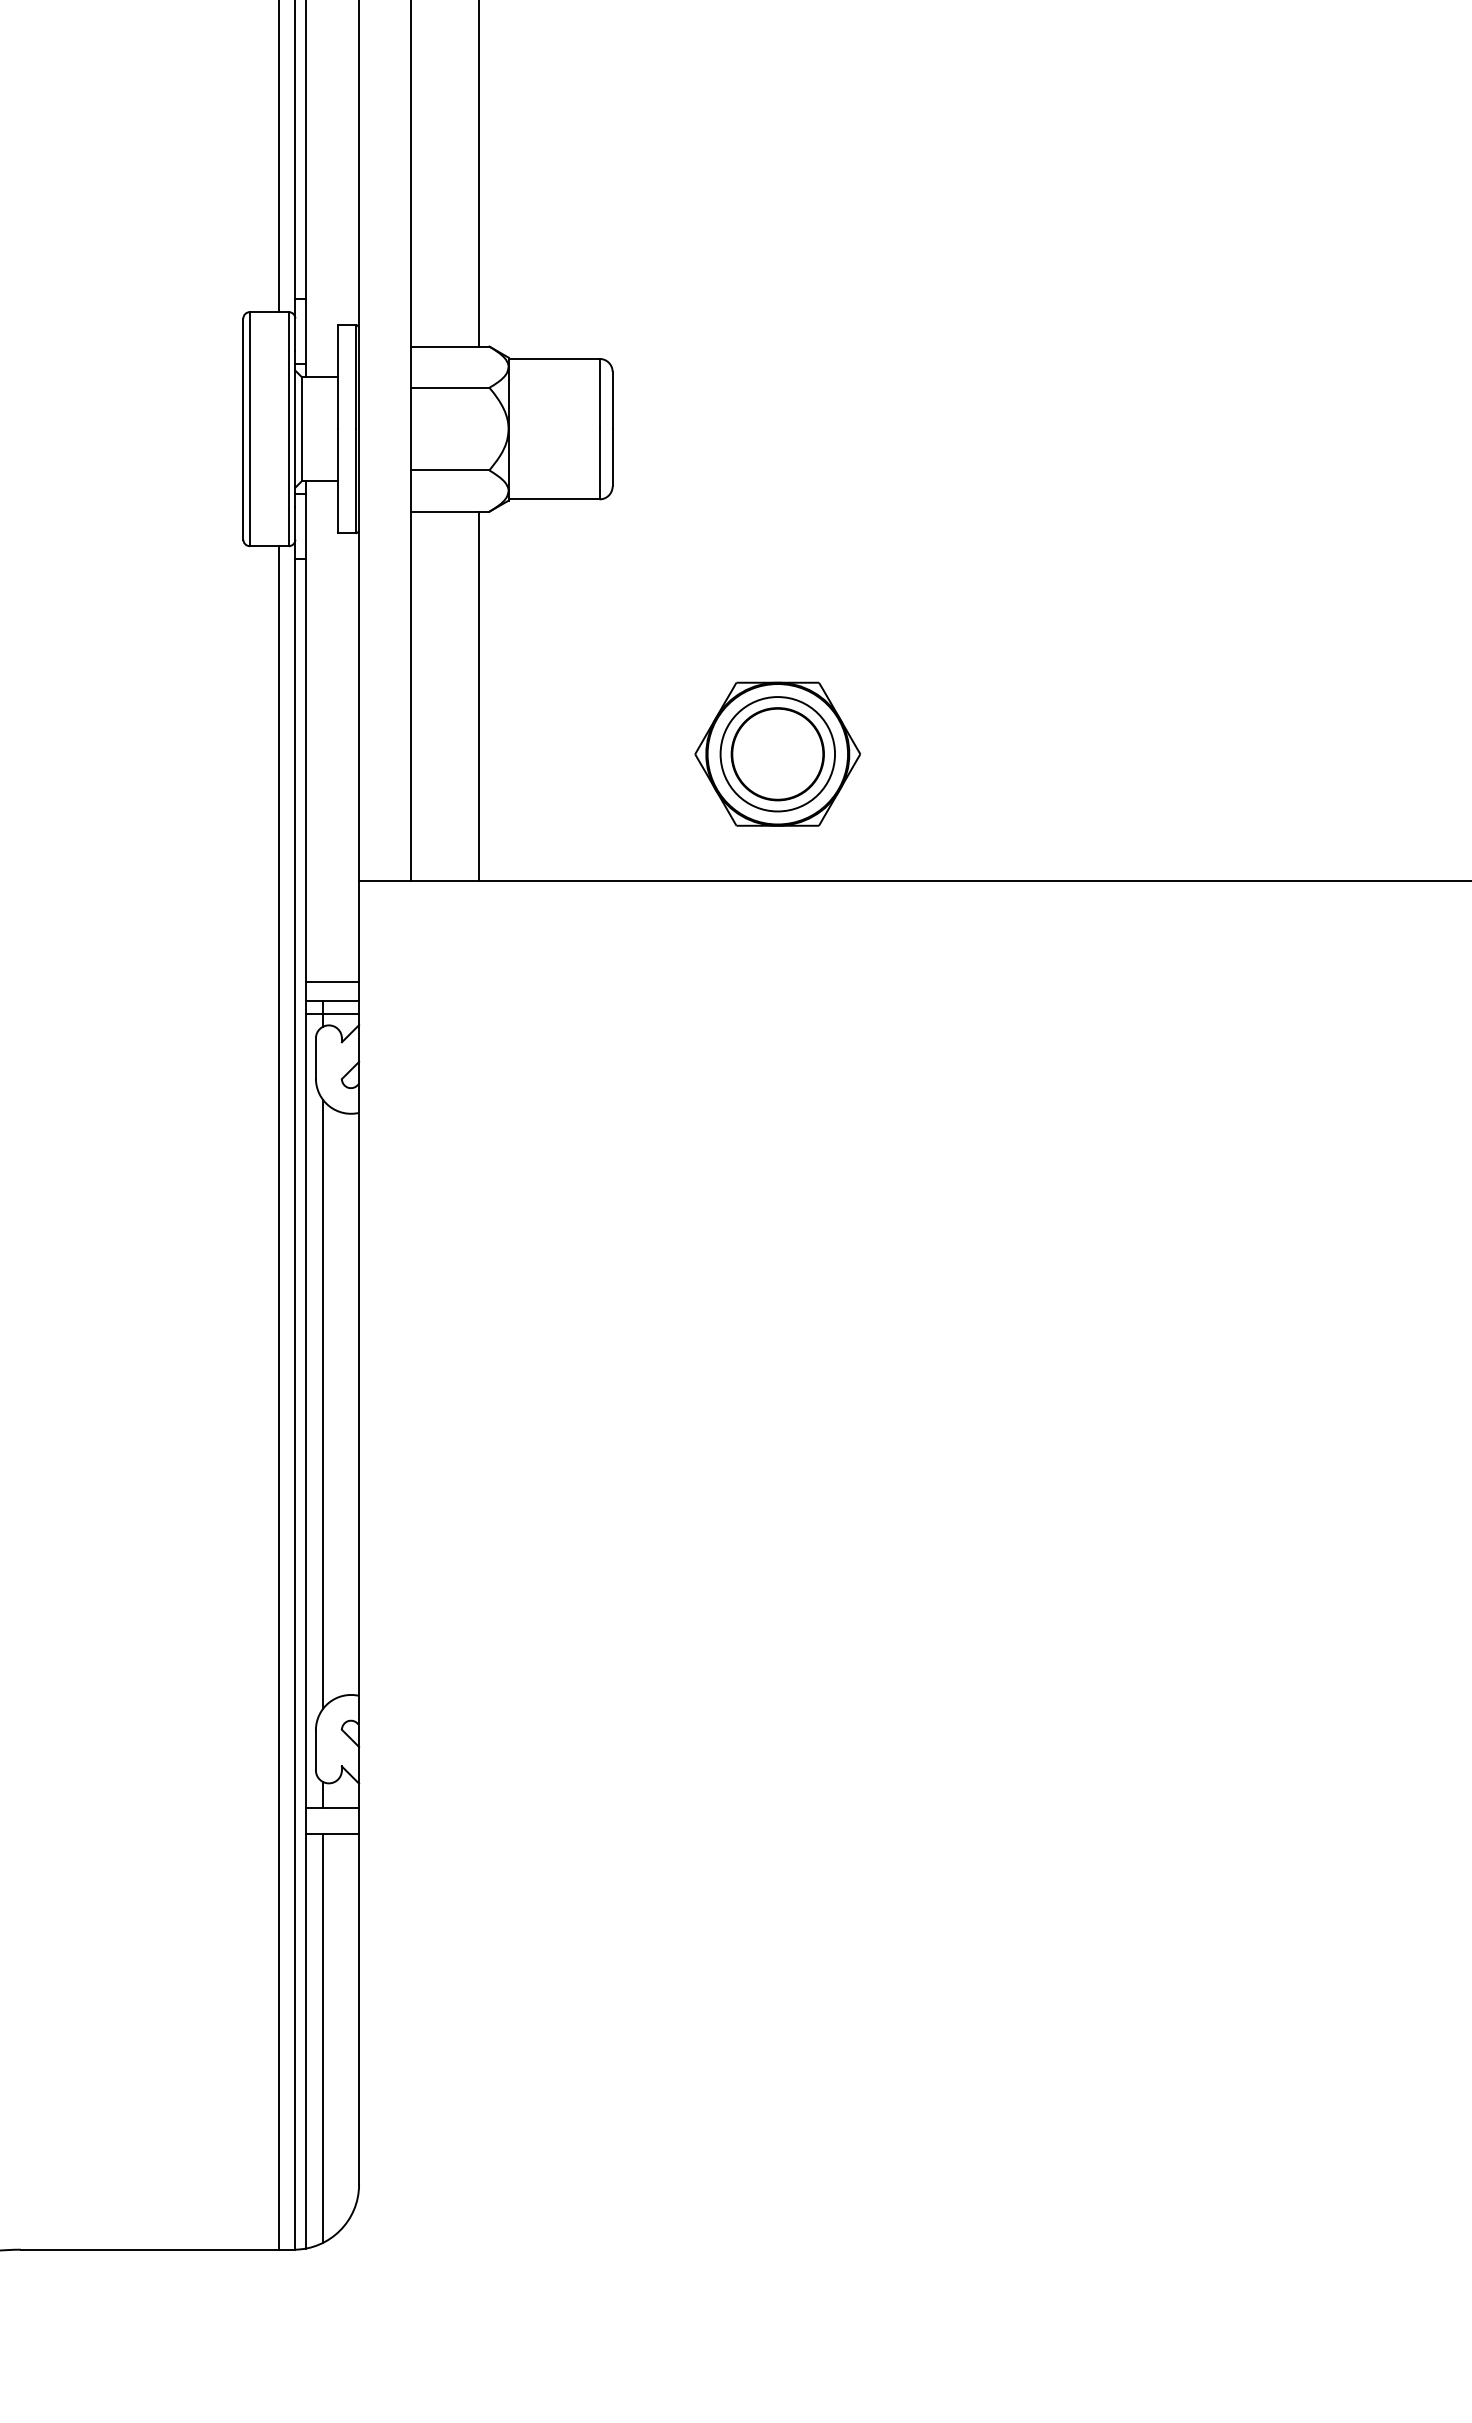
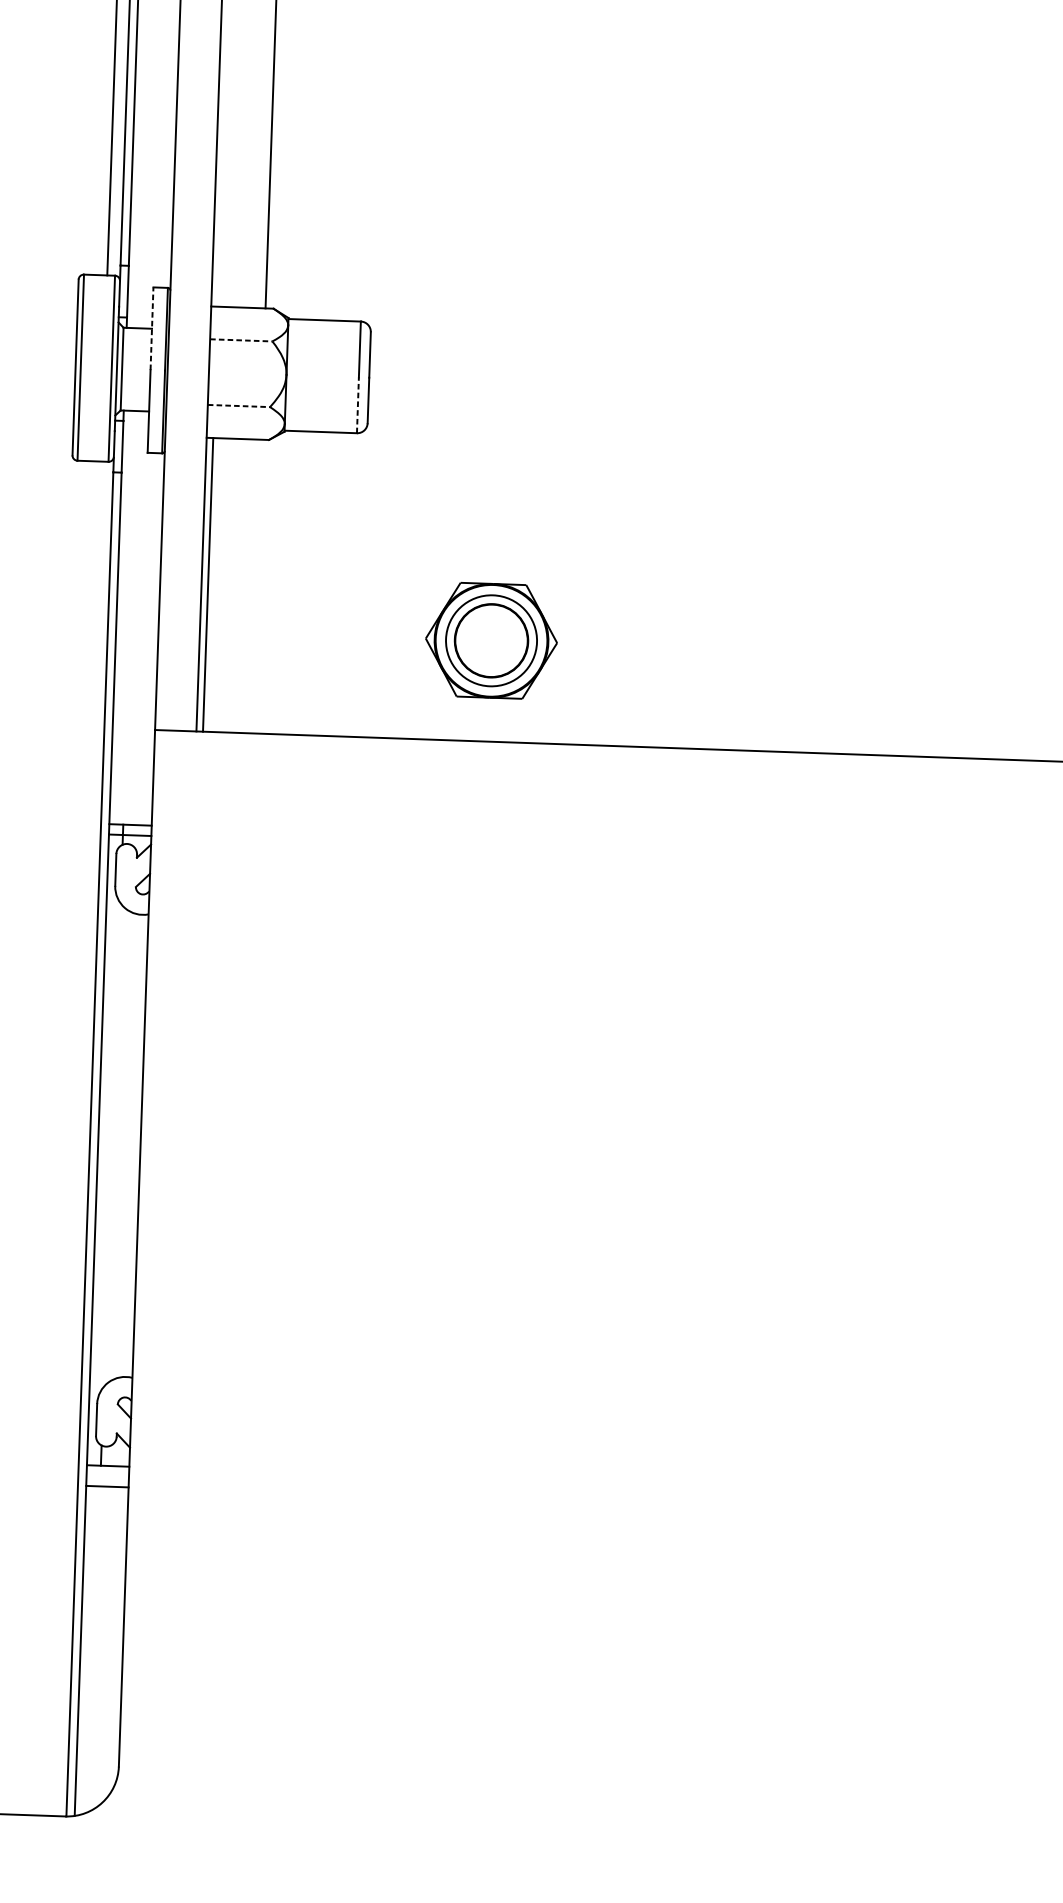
line: (337, 376) -> (151, 328), solid -> dashed
line: (450, 387) -> (241, 340), solid -> dashed
line: (599, 463) -> (357, 404), solid -> dashed
line: (450, 470) -> (239, 406), solid -> dashed
line: (479, 696) -> (208, 584), moved
line: (332, 981) -> (131, 809), removed
line: (279, 1397) -> (77, 1138), removed
line: (323, 1404) -> (112, 1145), removed
line: (323, 2037) -> (94, 1648), removed

